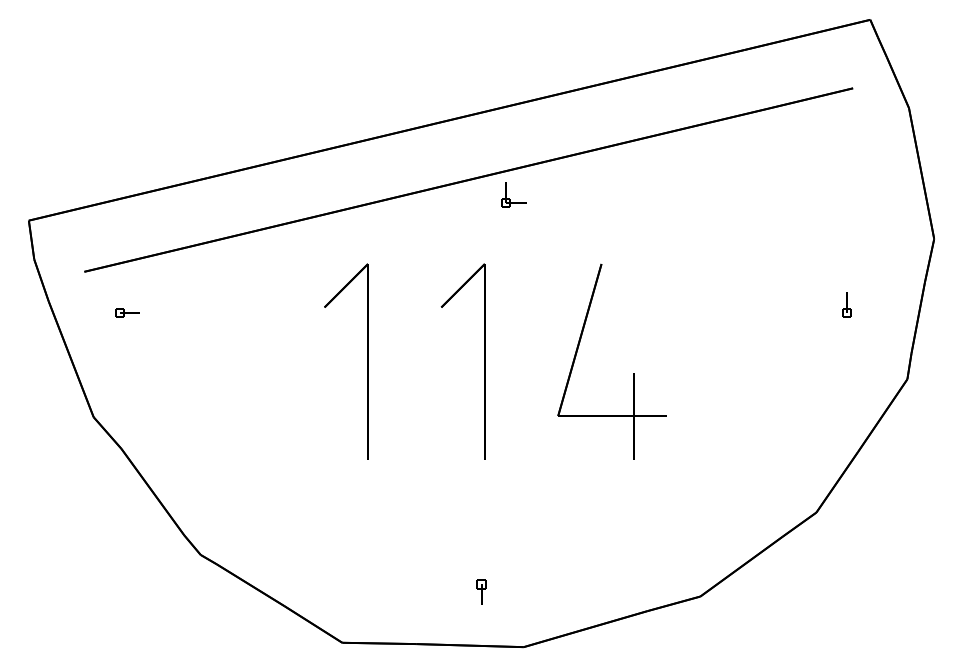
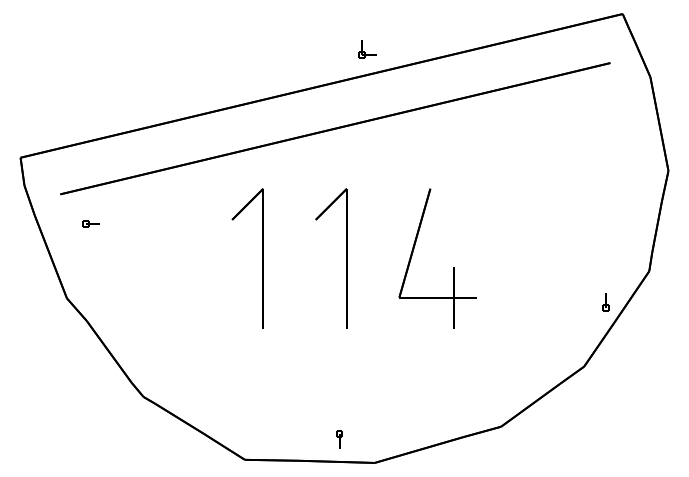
part: (513, 194) -> (367, 48), moved
part: (846, 304) -> (605, 302), moved
part: (481, 591) -> (339, 438), moved

